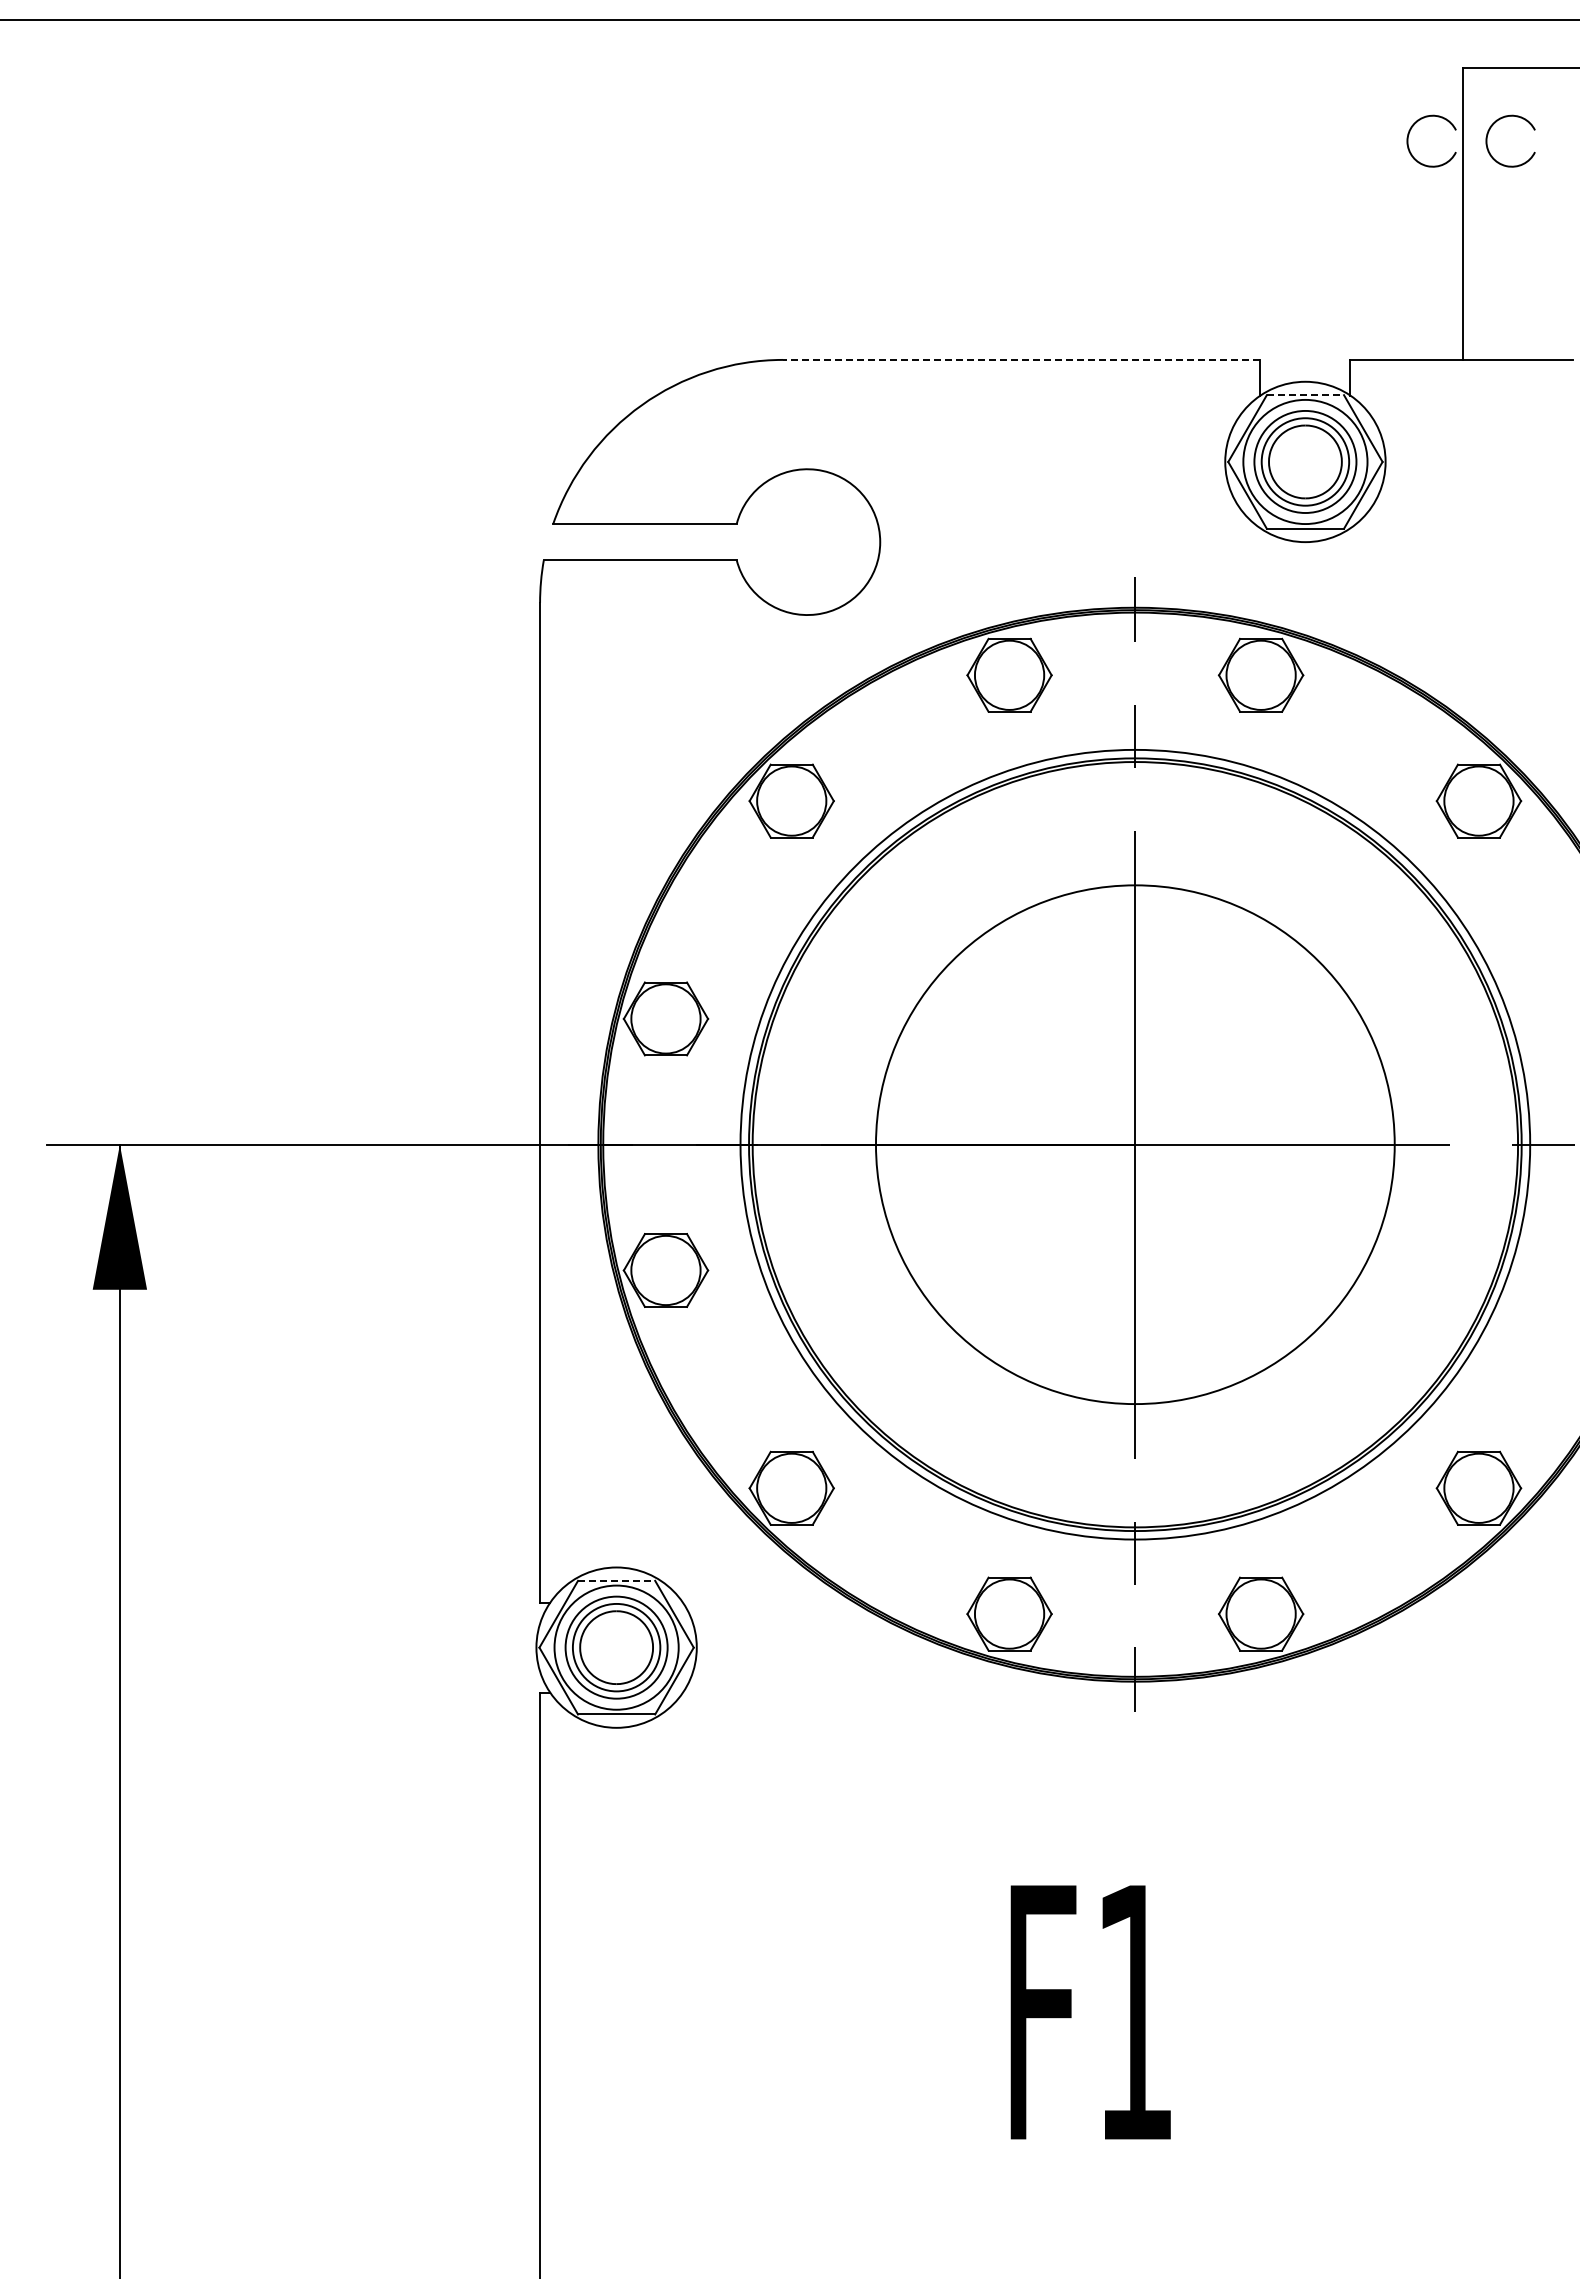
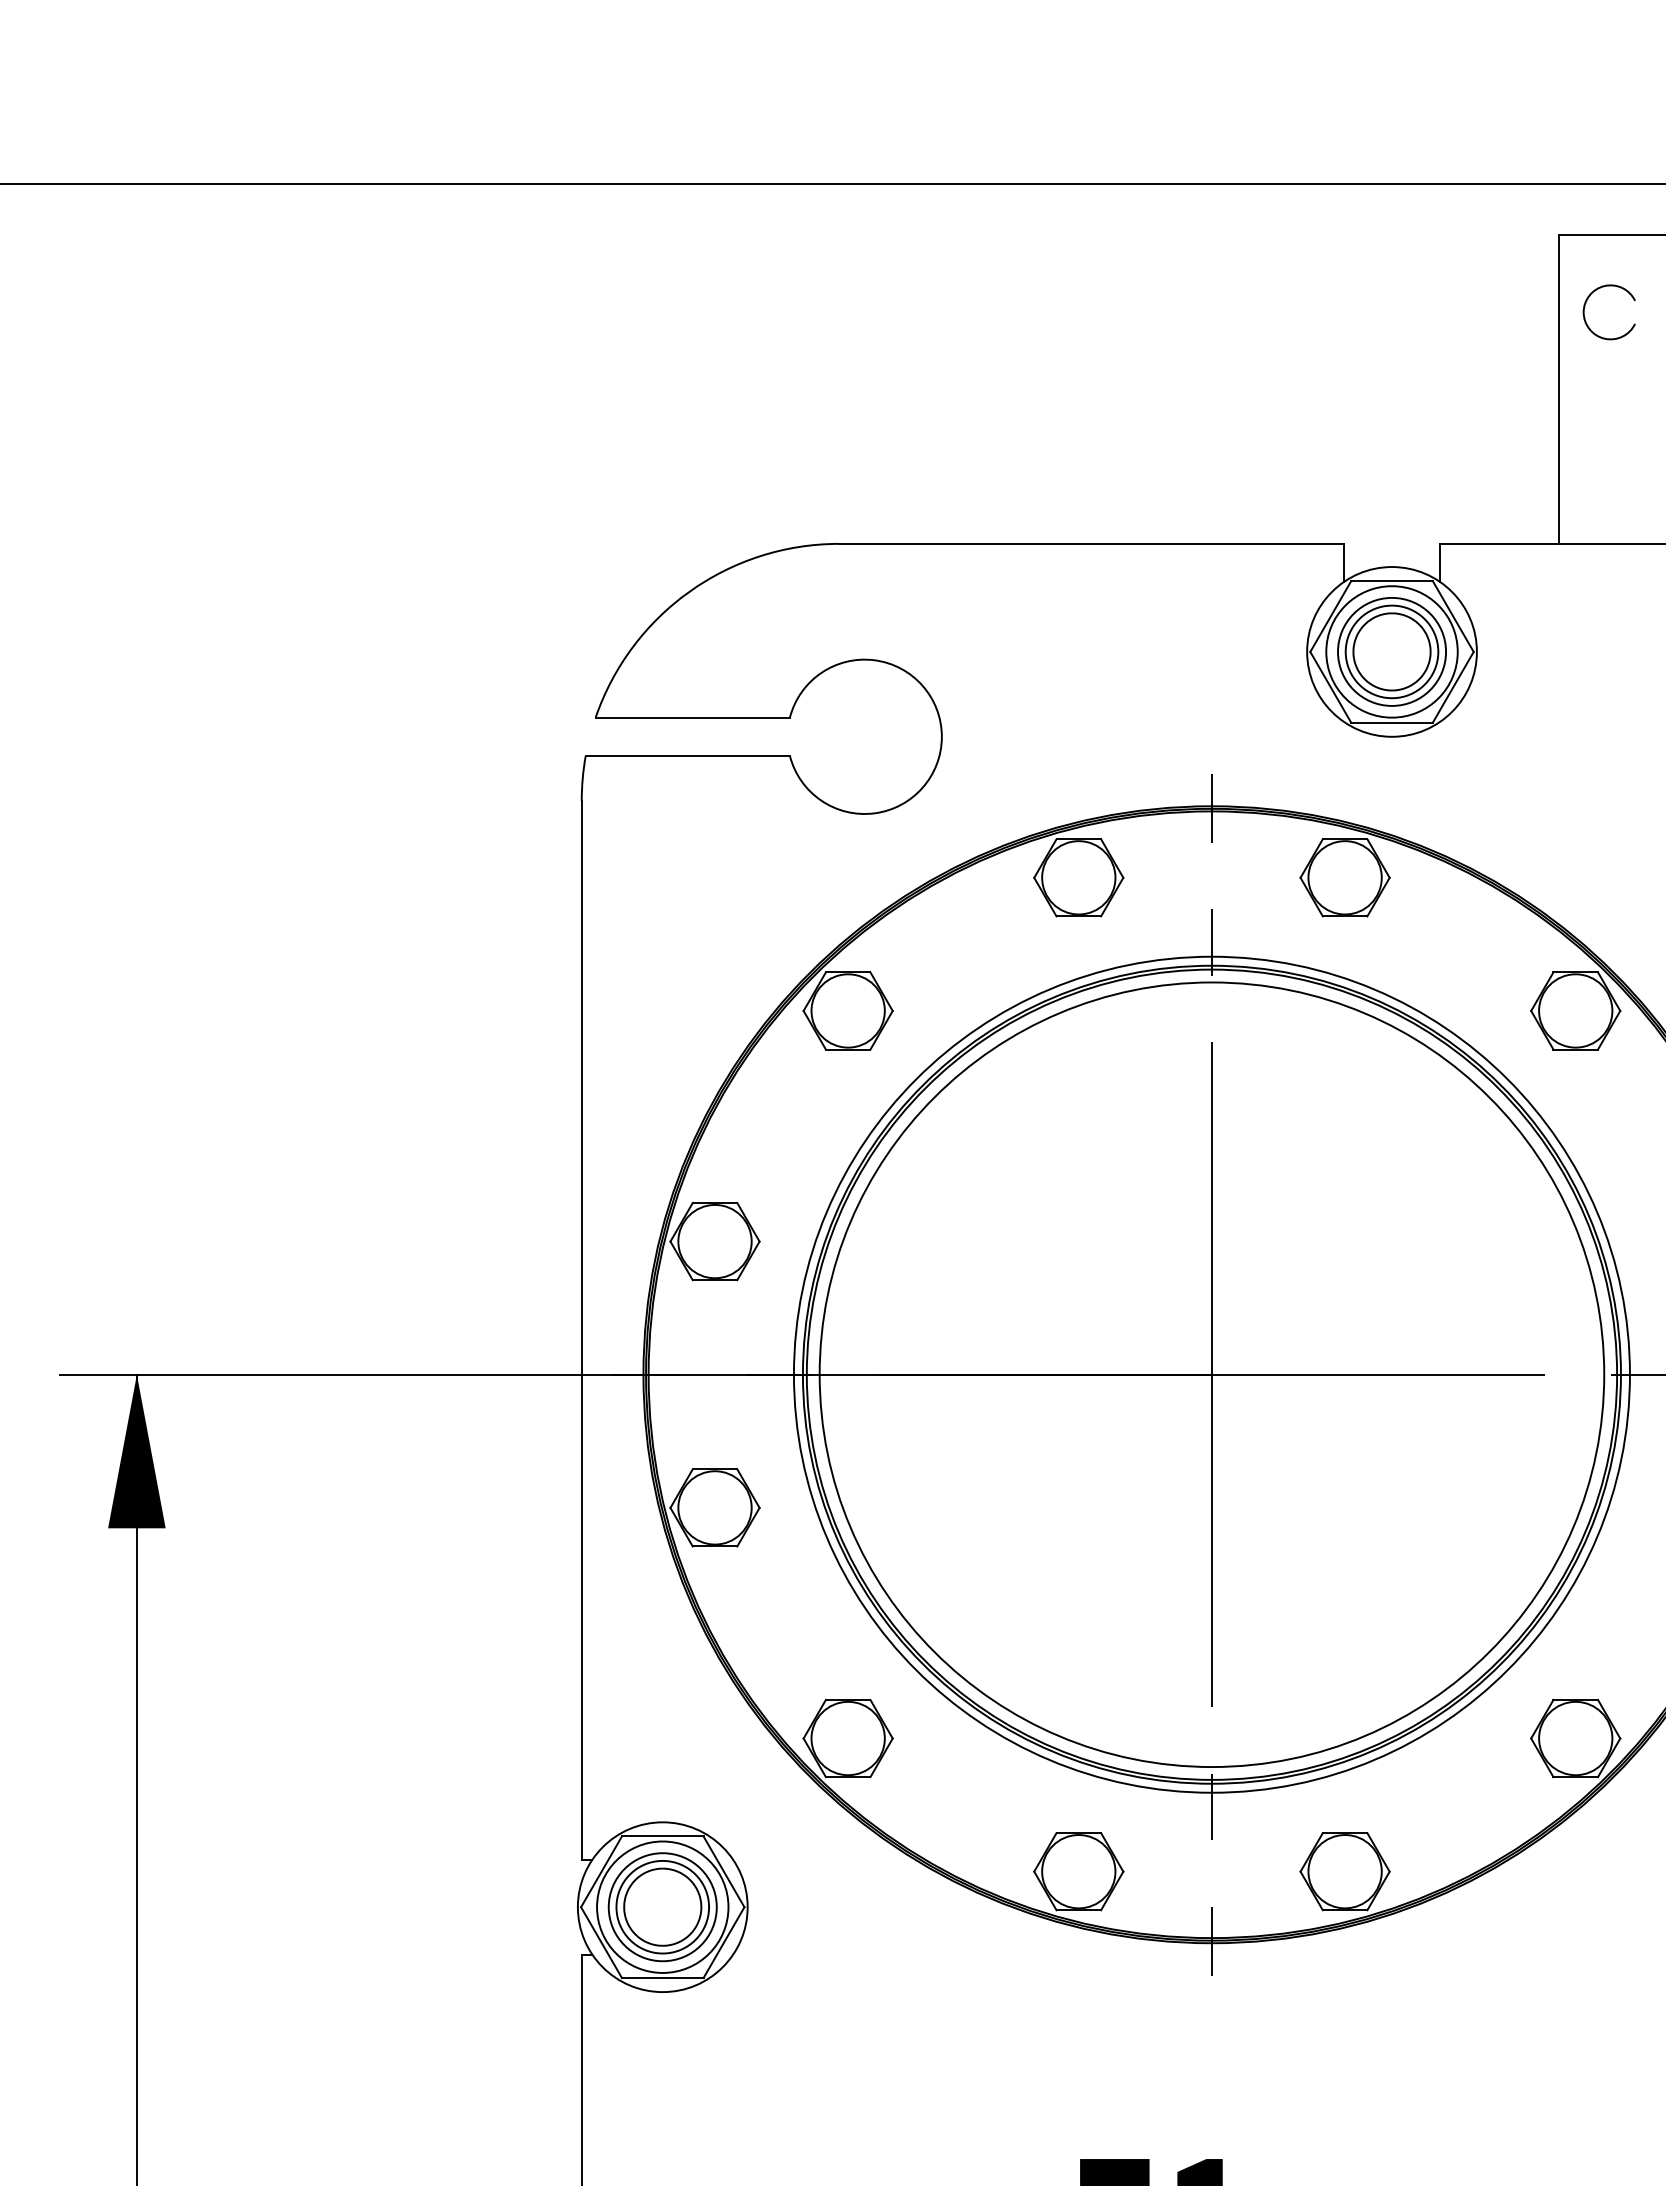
arc: (1415, 124) -> (1508, 294), removed
line: (1021, 359) -> (1091, 543), dashed -> solid
line: (1305, 395) -> (1392, 581), dashed -> solid
circle: (1134, 1144) -> (1211, 1374), size x1.43
line: (616, 1580) -> (662, 1836), dashed -> solid

